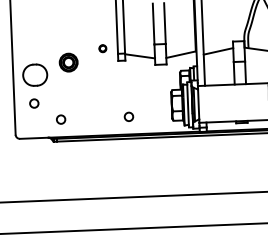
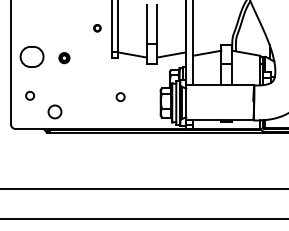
part: (102, 48) -> (97, 28), moved
part: (68, 61) -> (64, 57), size x0.6
part: (34, 74) -> (31, 56), moved
circle: (128, 117) -> (120, 97), moved
circle: (60, 120) -> (54, 112), size x1.6

